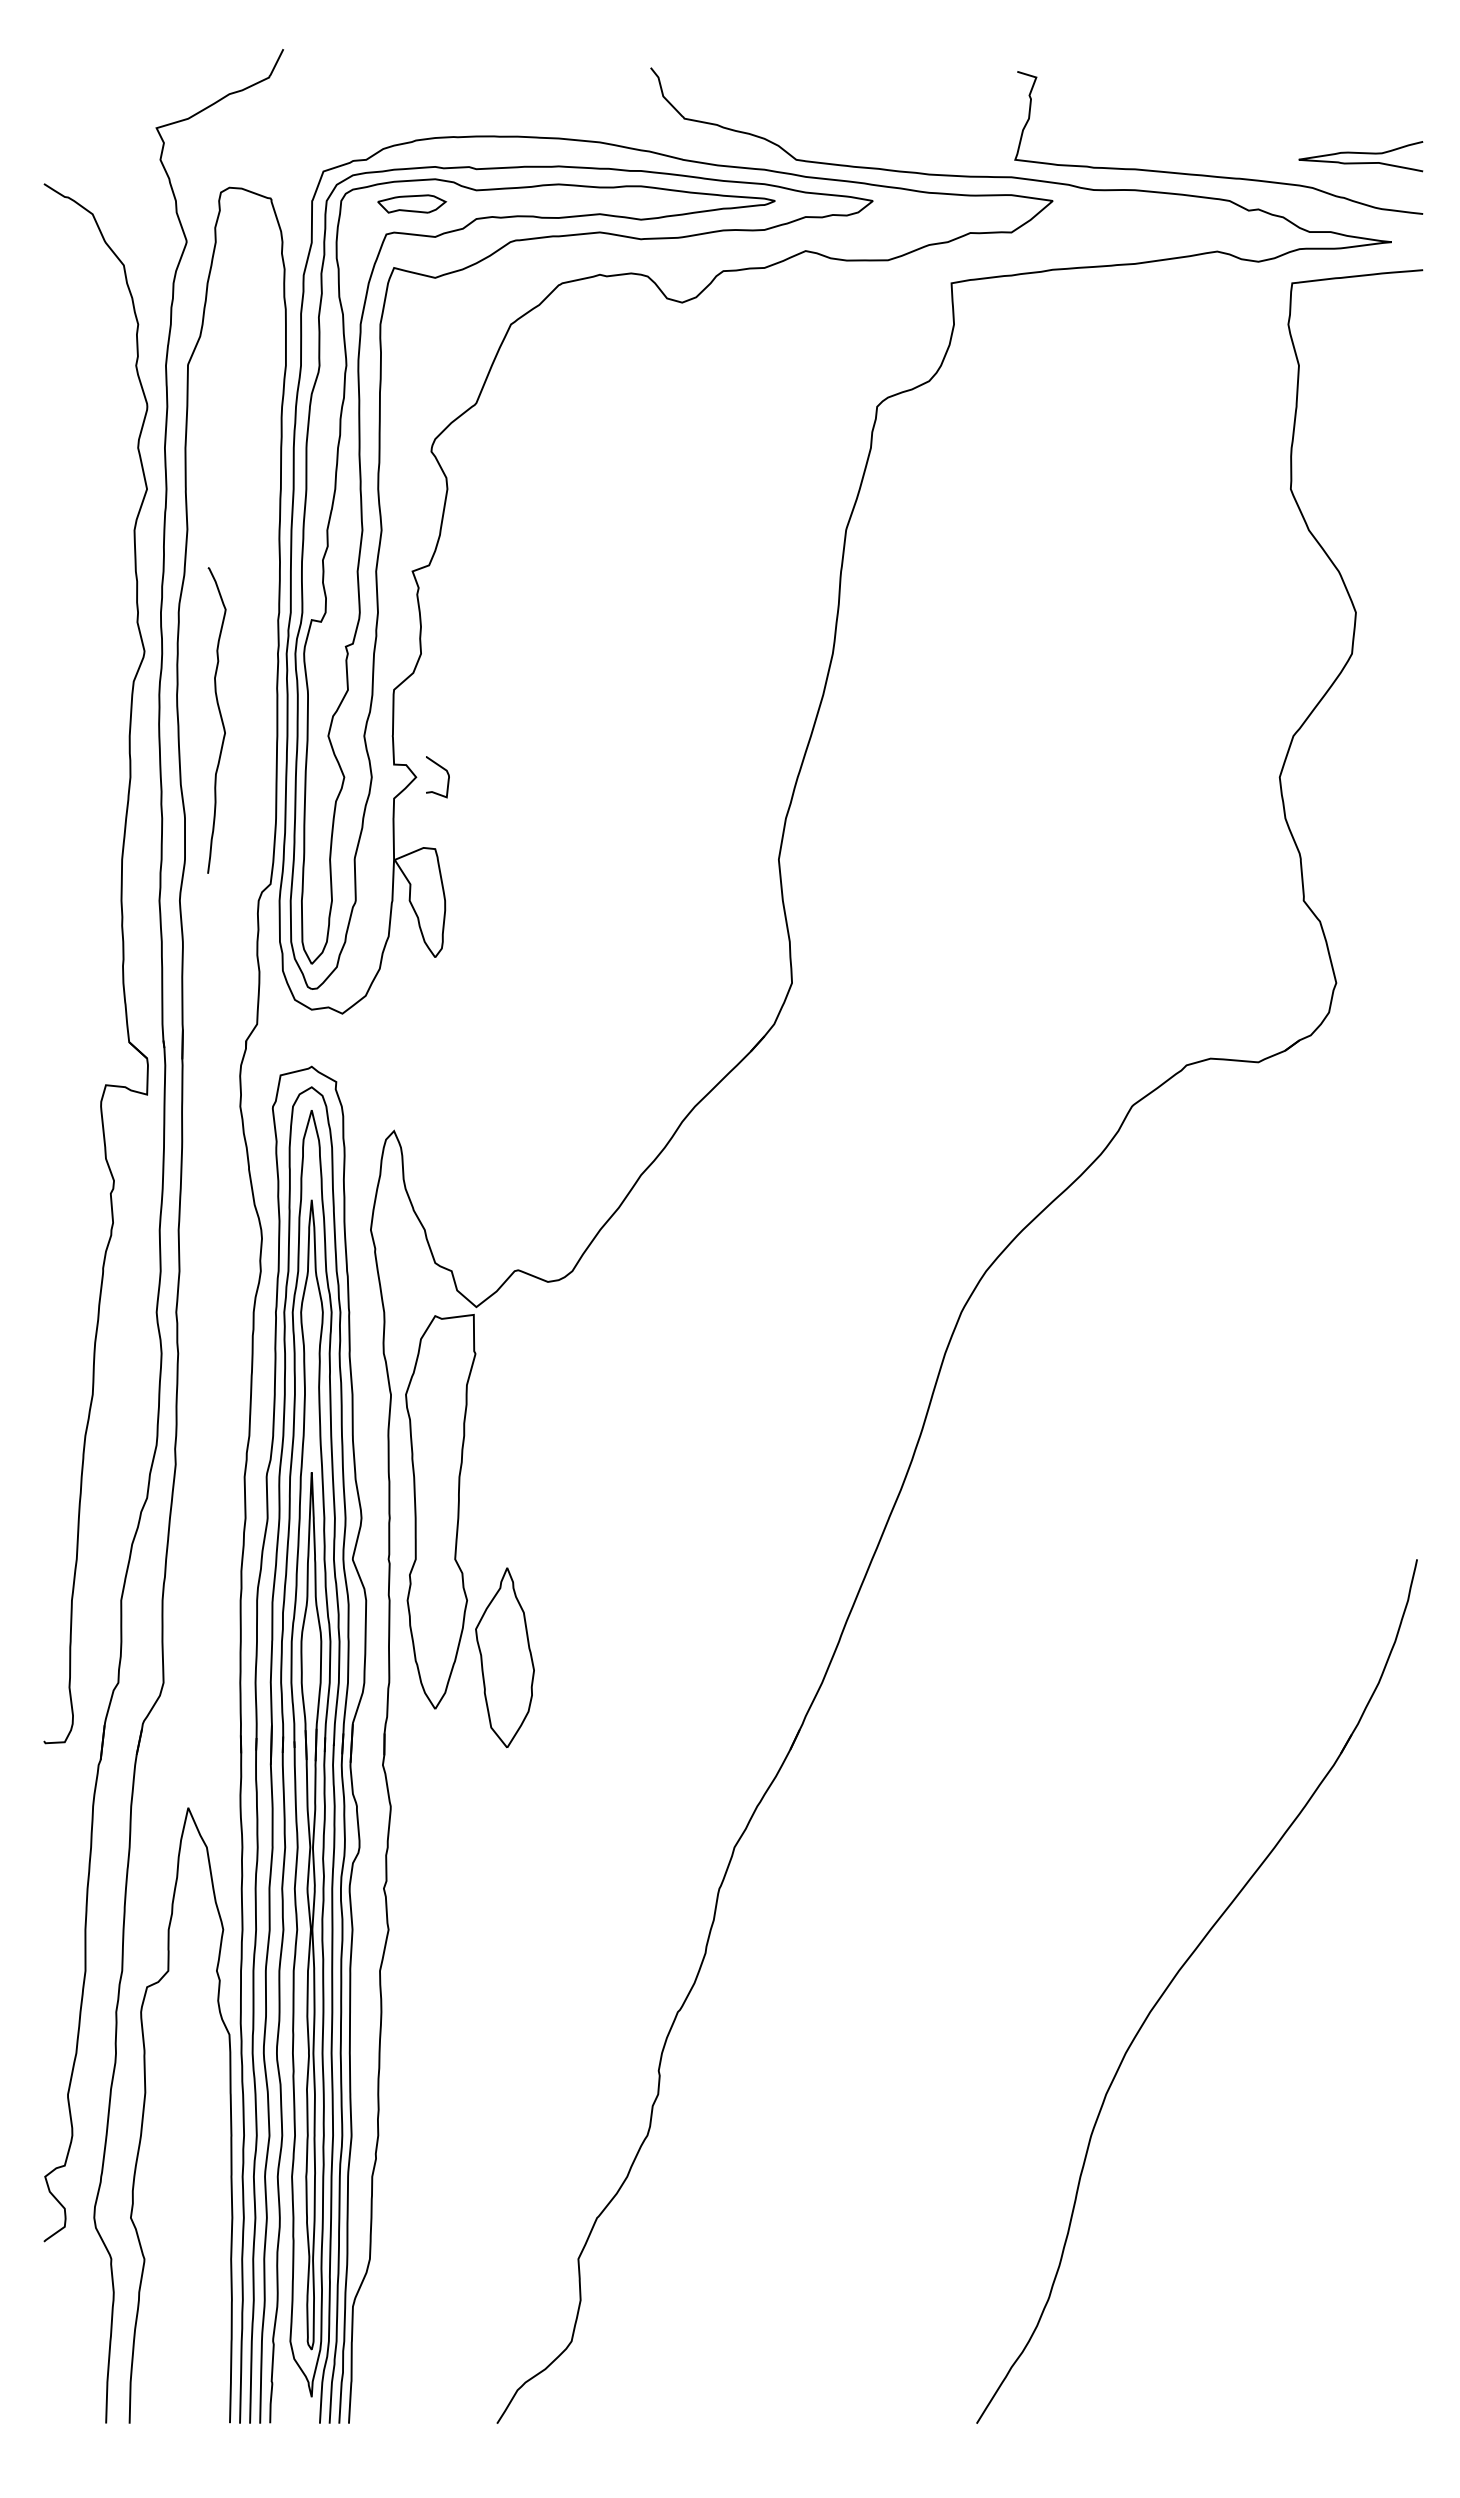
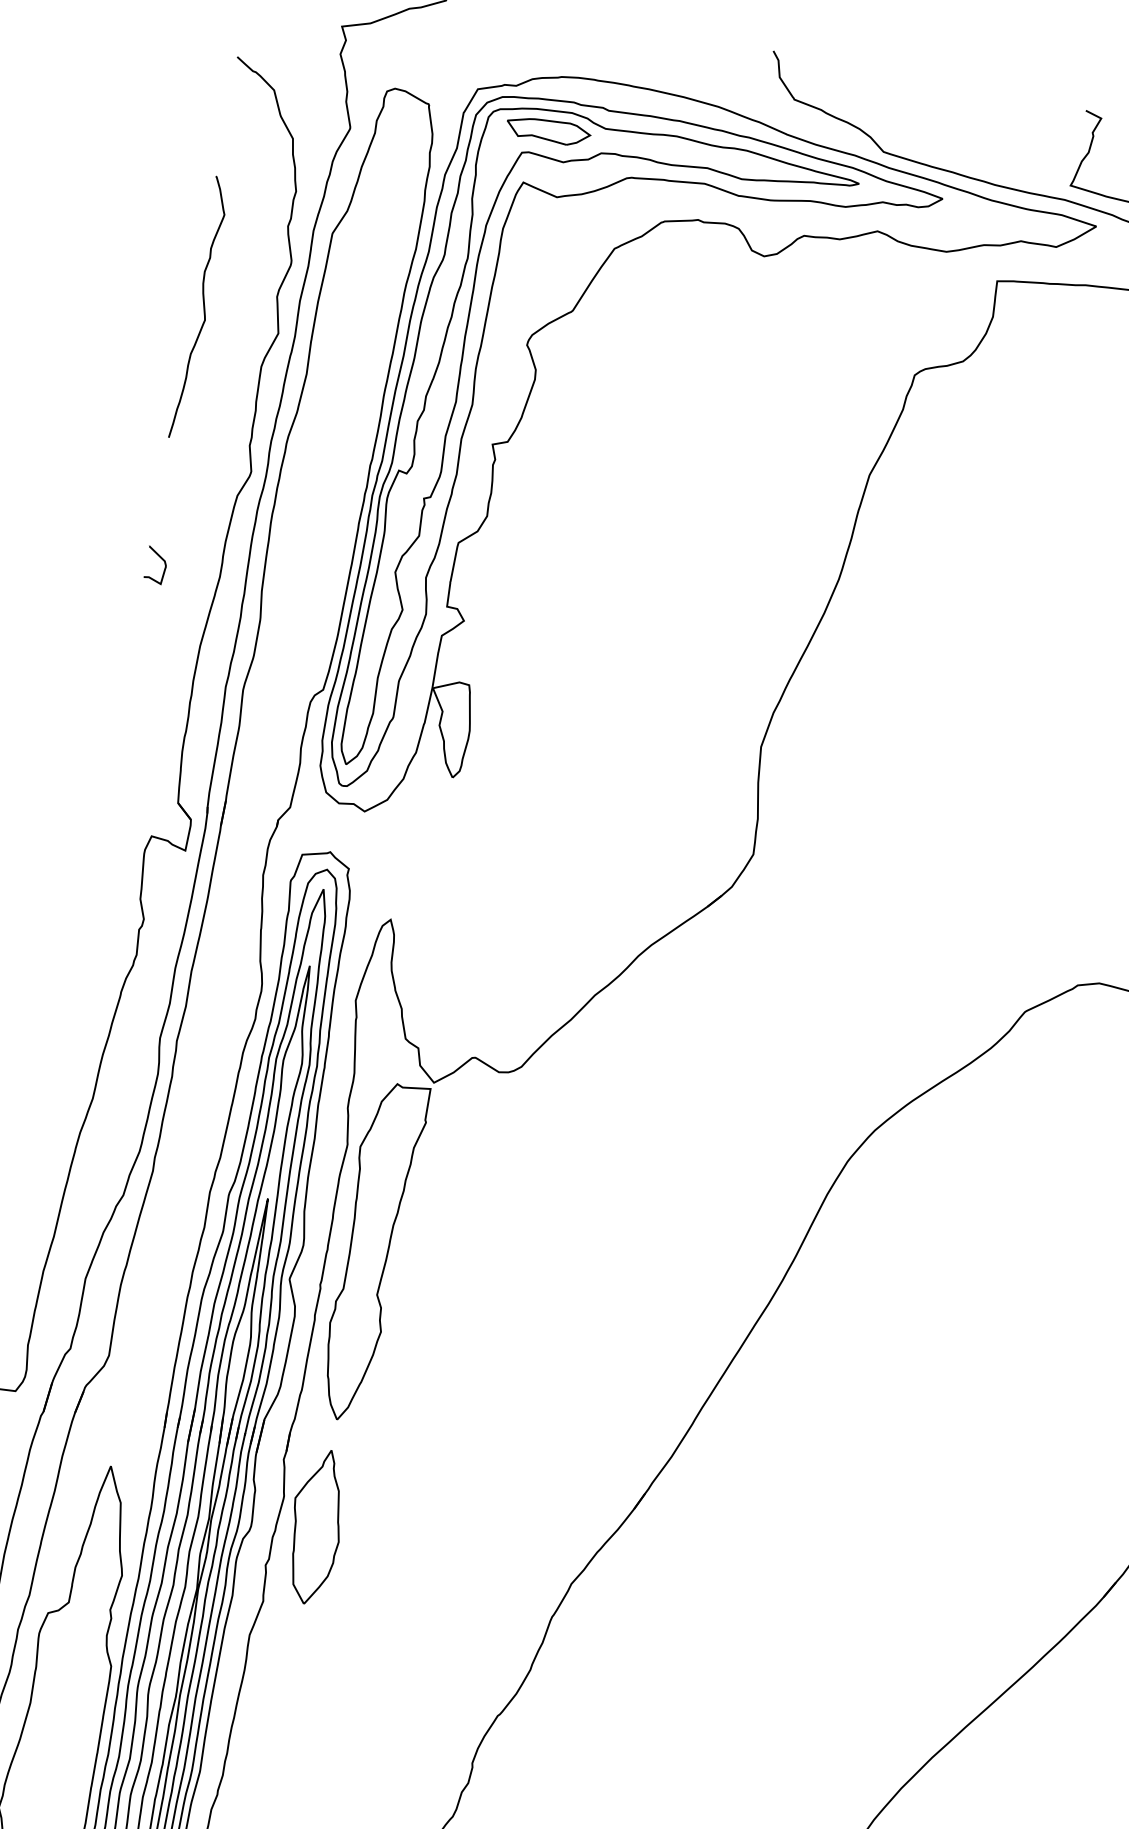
part: (411, 203) -> (548, 130), size x1.43
curve: (220, 718) -> (203, 307), moved
part: (441, 768) -> (160, 558), moved
part: (504, 1657) -> (315, 1526), moved

